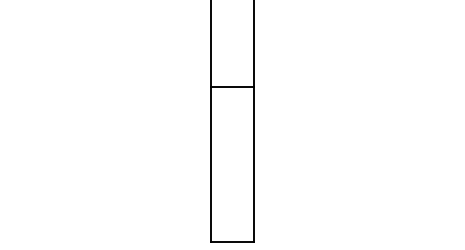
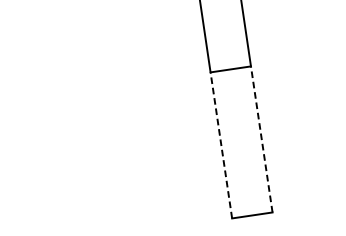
line: (211, 163) -> (221, 144), solid -> dashed
line: (253, 163) -> (261, 138), solid -> dashed

